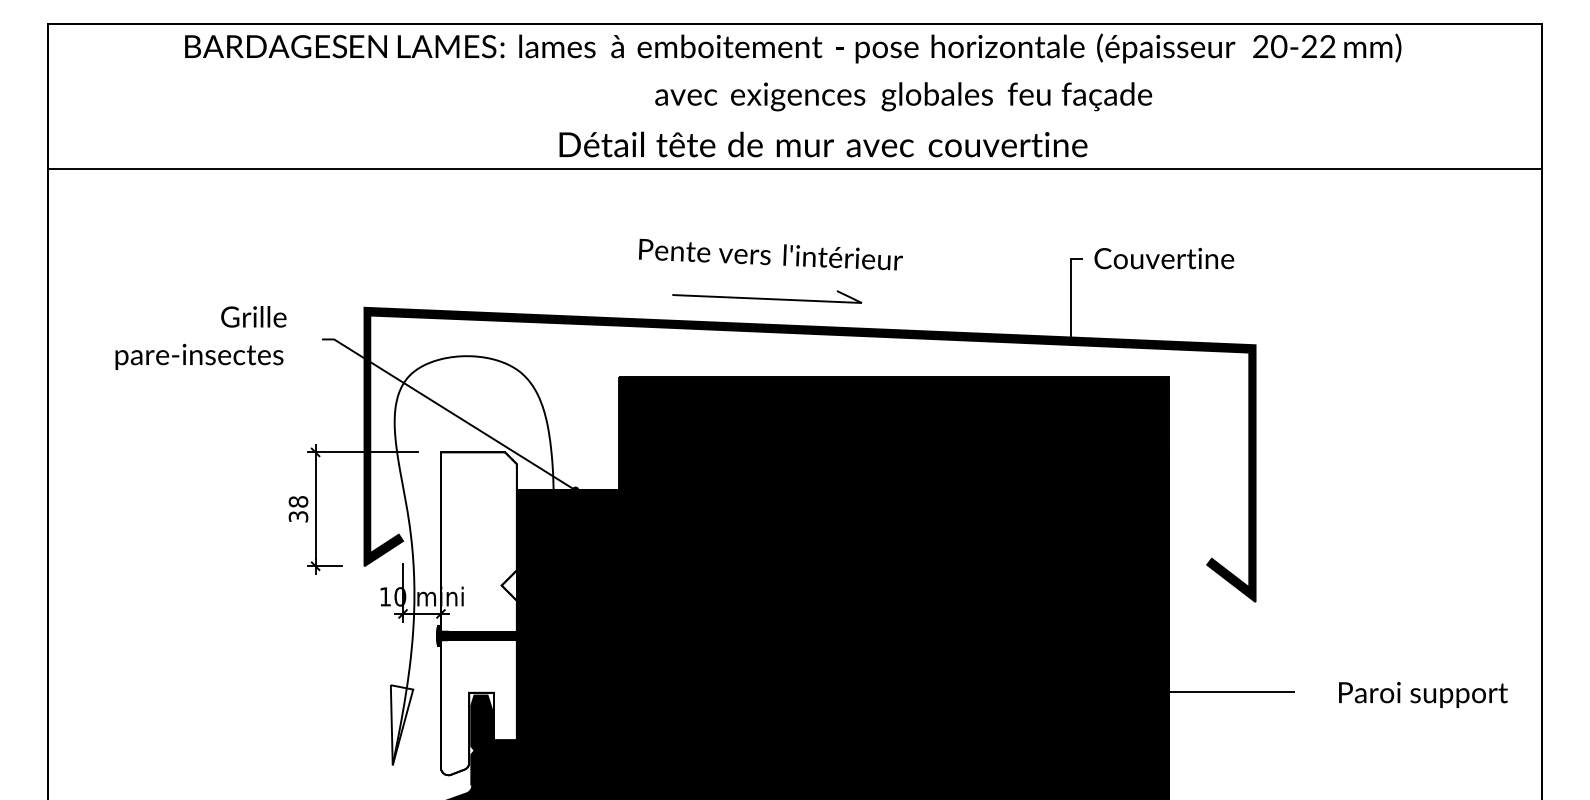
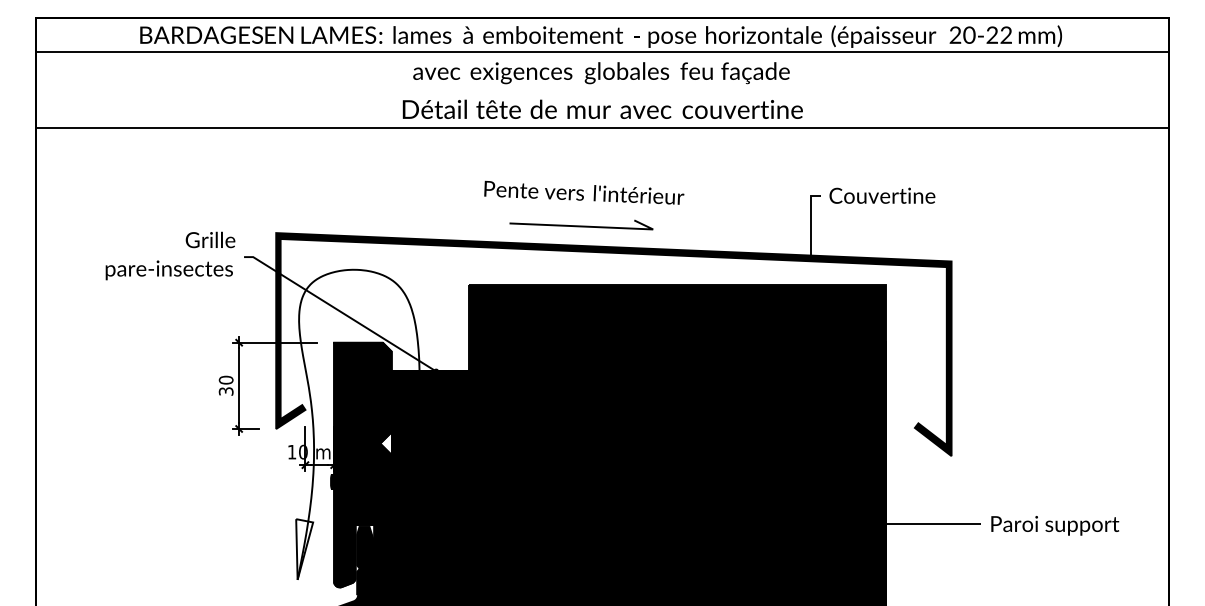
line: (794, 69) -> (602, 52), added
text: (903, 96) -> (601, 72), moved
text: (823, 144) -> (602, 109), moved
text: (200, 337) -> (170, 255), moved
text: (298, 501) -> (226, 379), 38 -> 30
fill: (478, 613) -> (362, 464), added
text: (1423, 694) -> (1055, 525), moved

